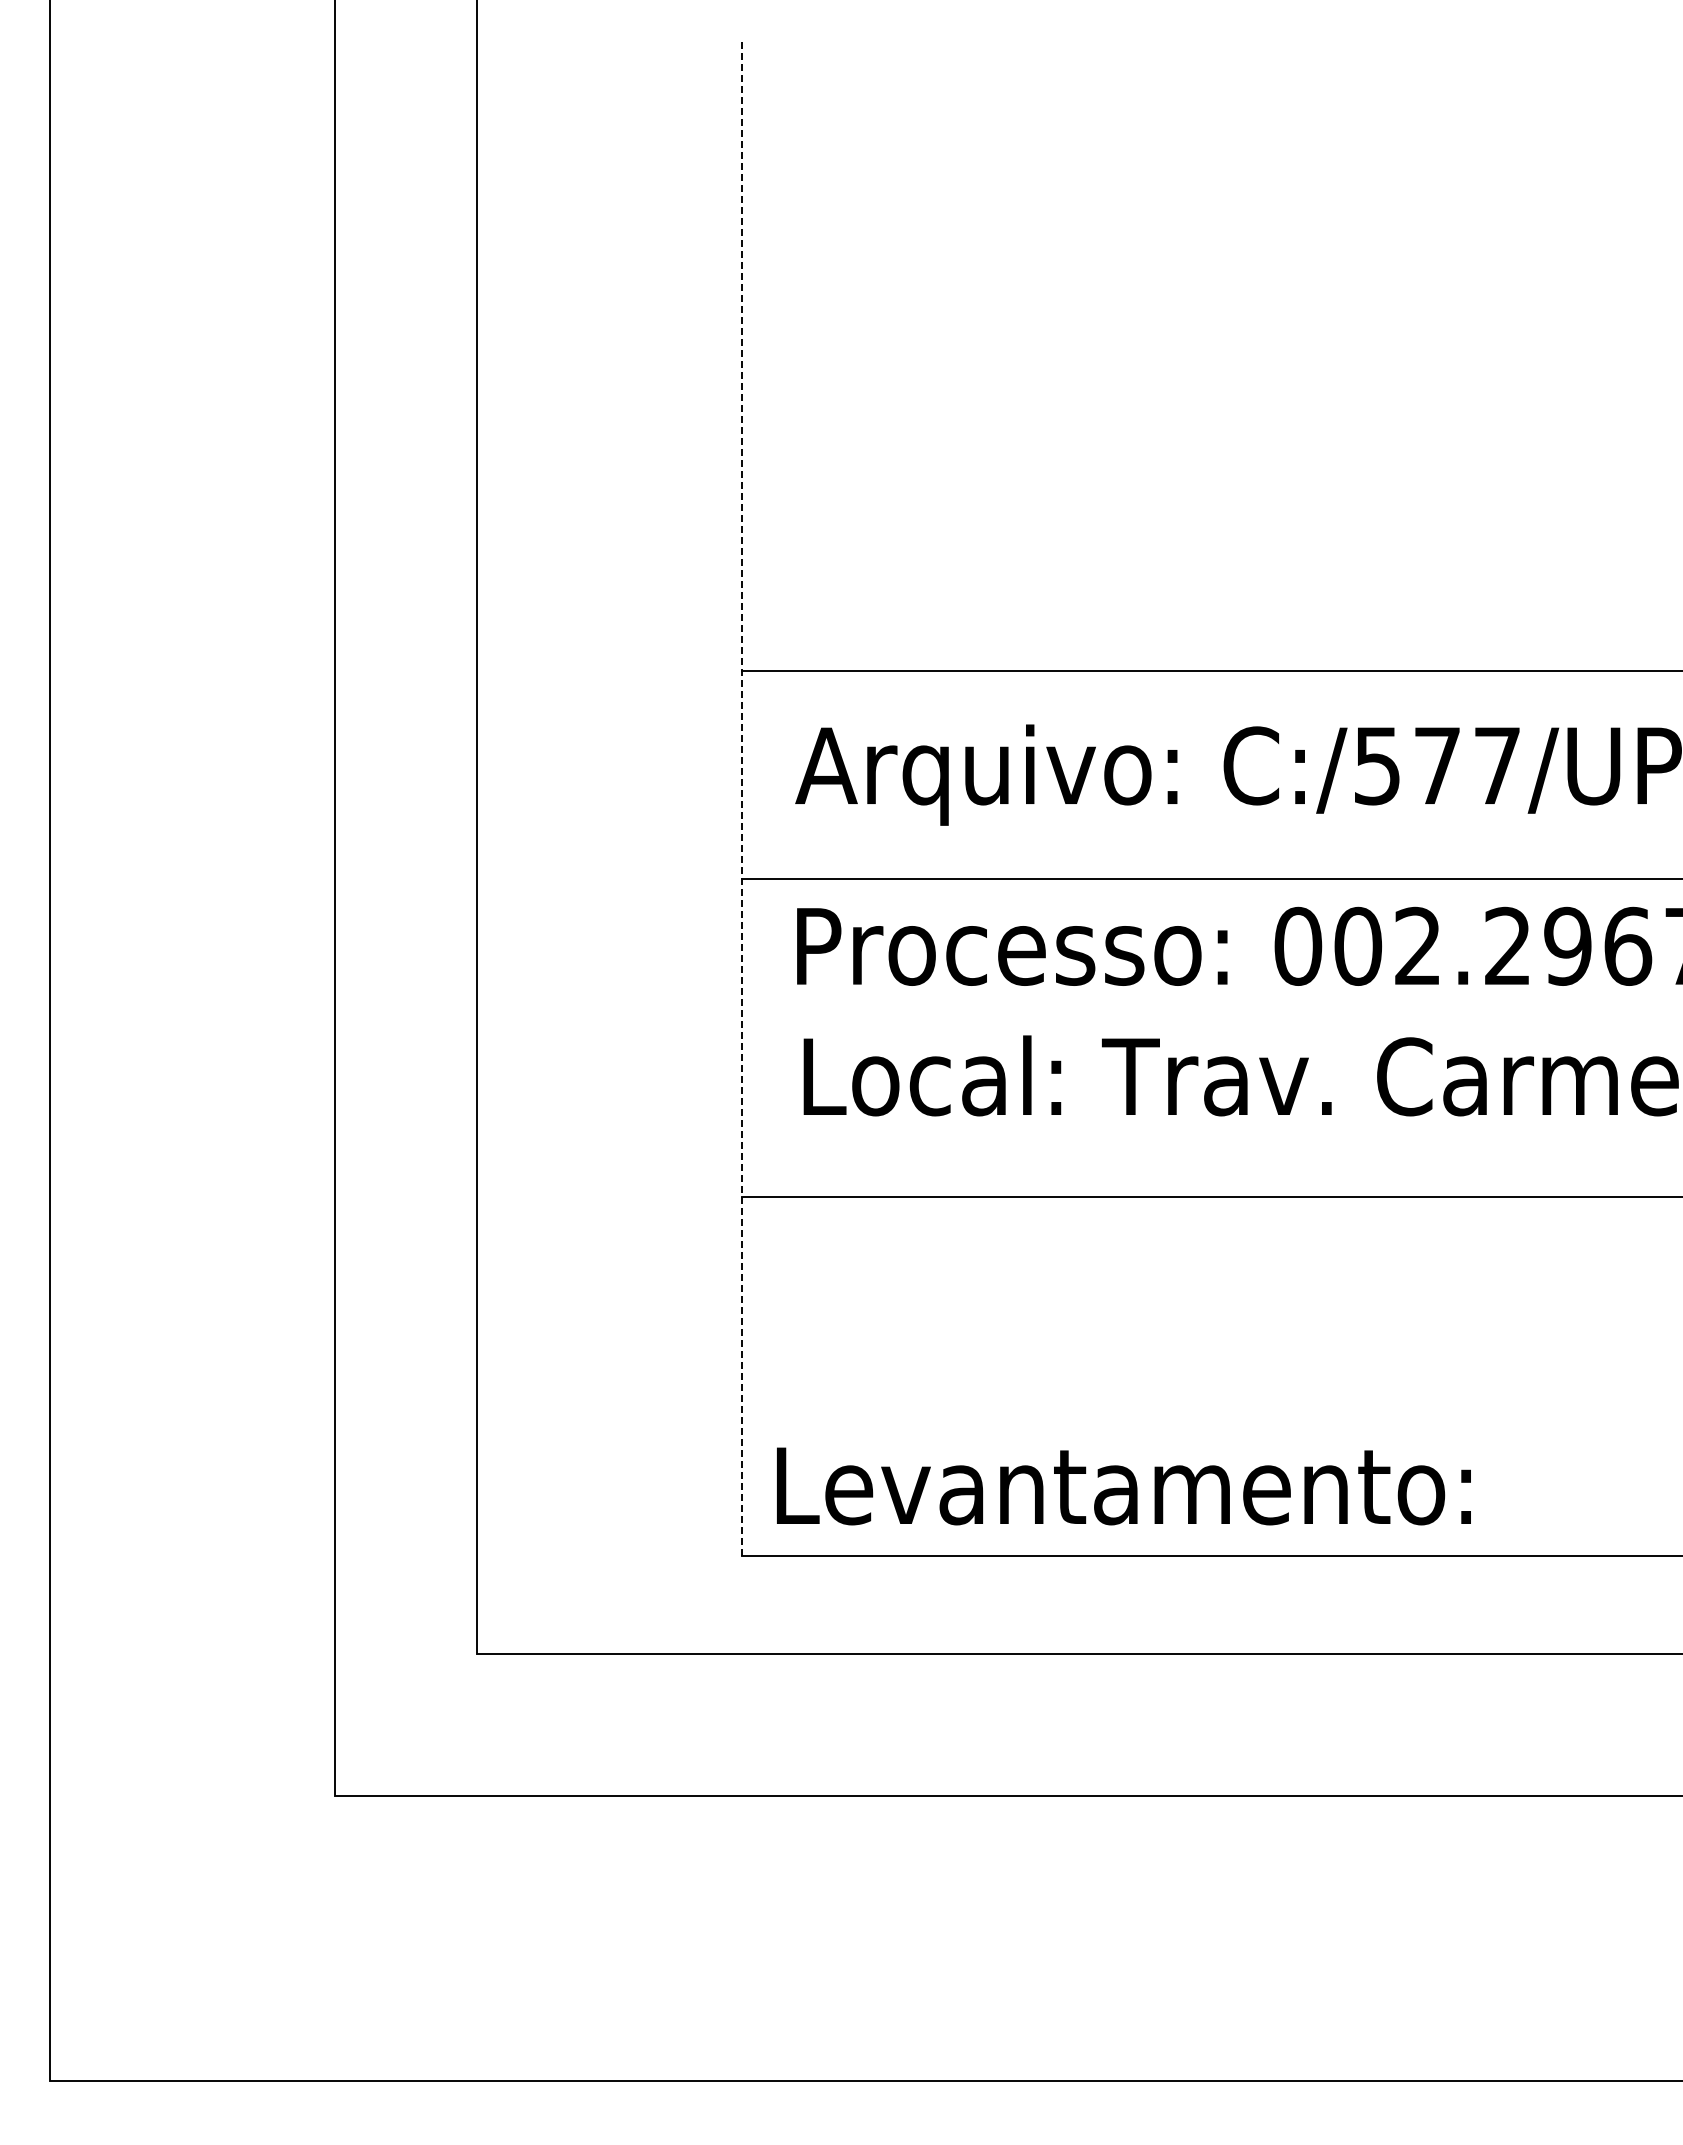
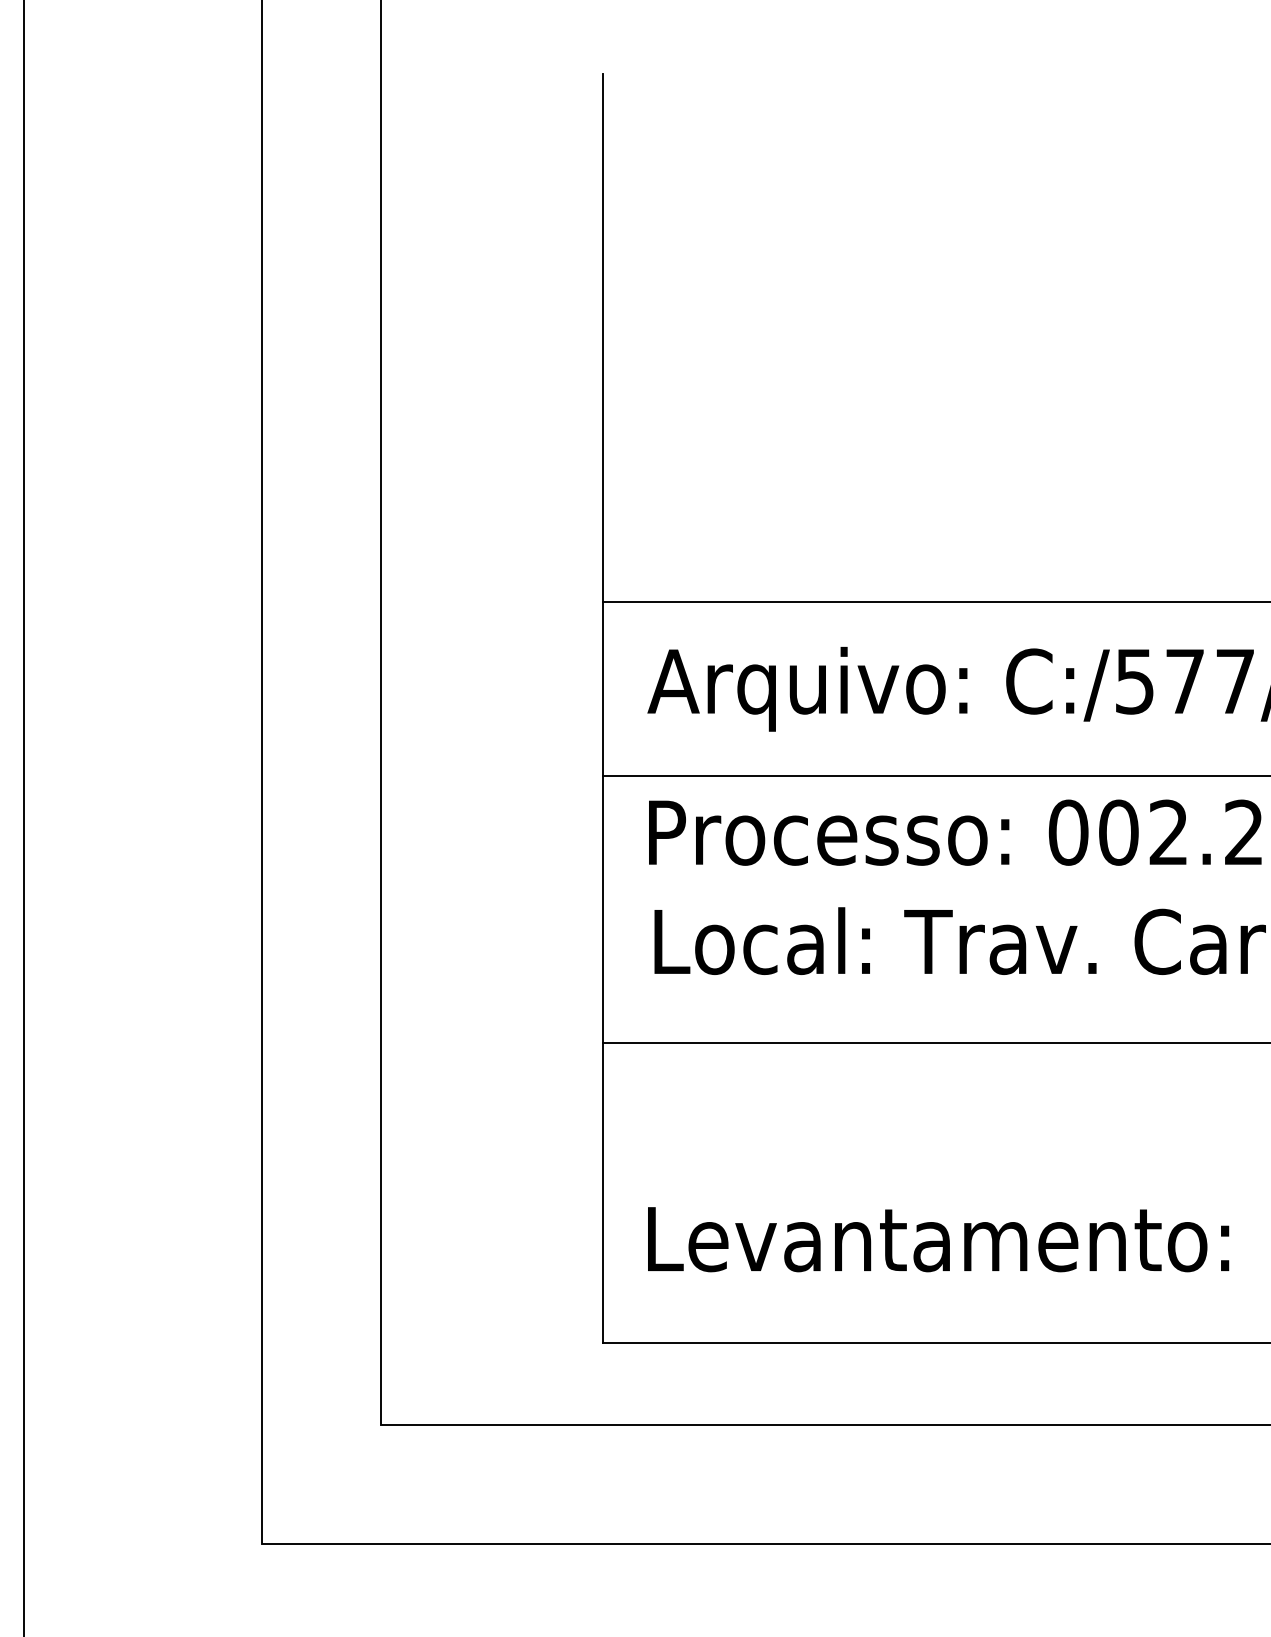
line: (742, 798) -> (603, 708), dashed -> solid
text: (1123, 1486) -> (938, 1239), moved

